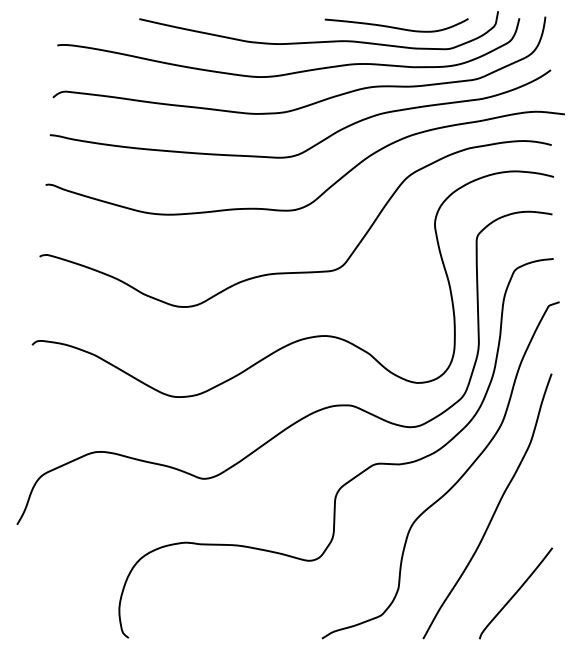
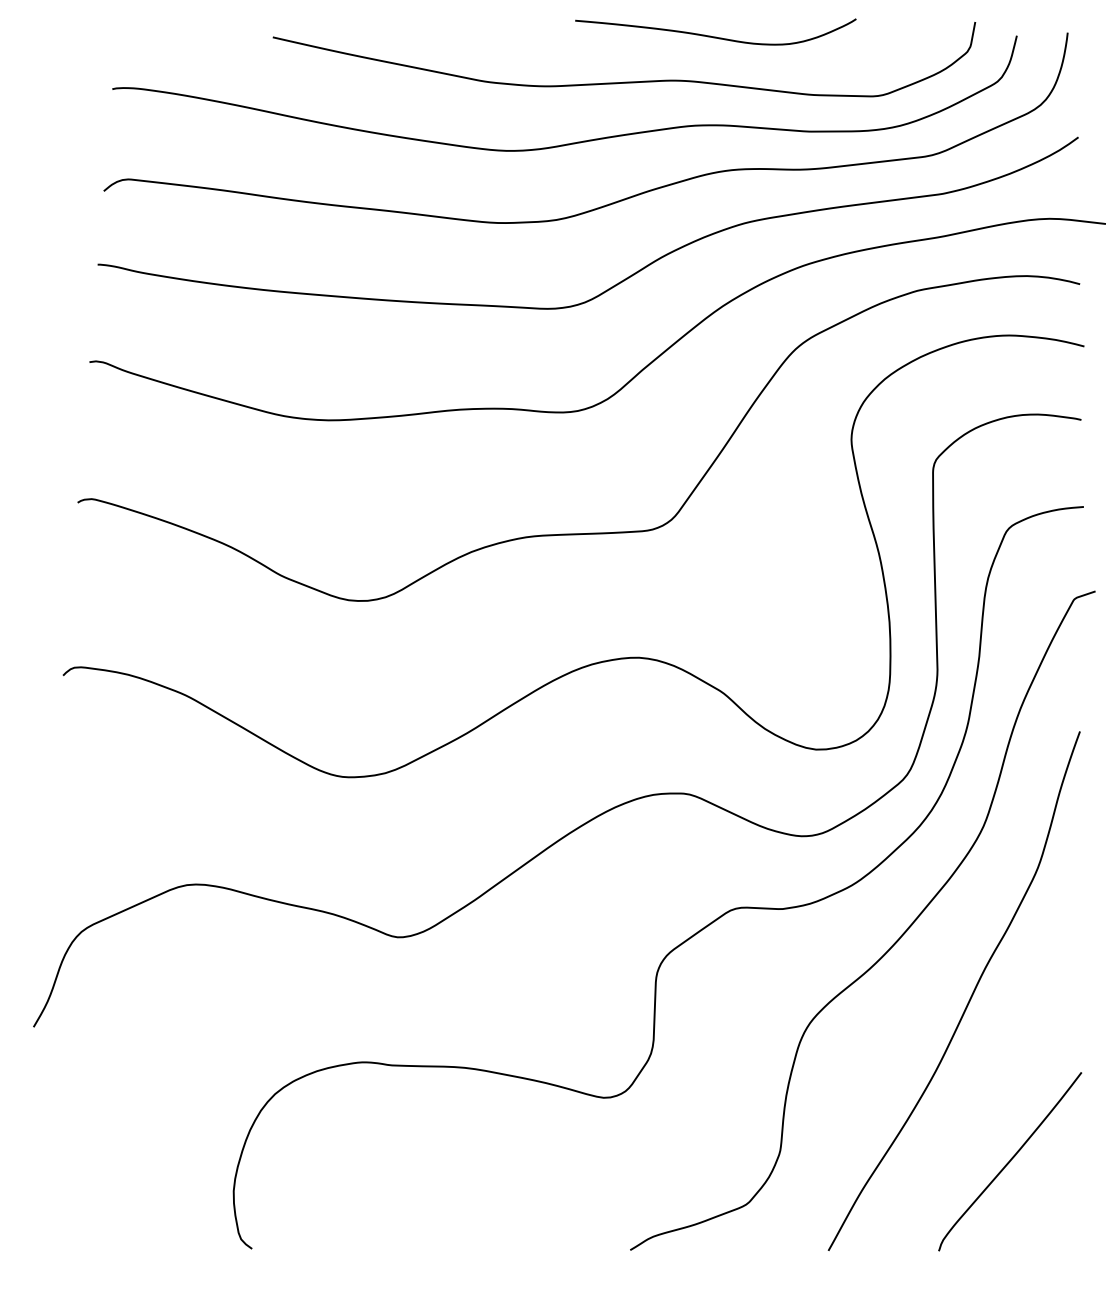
curve: (396, 27) -> (715, 36), moved

